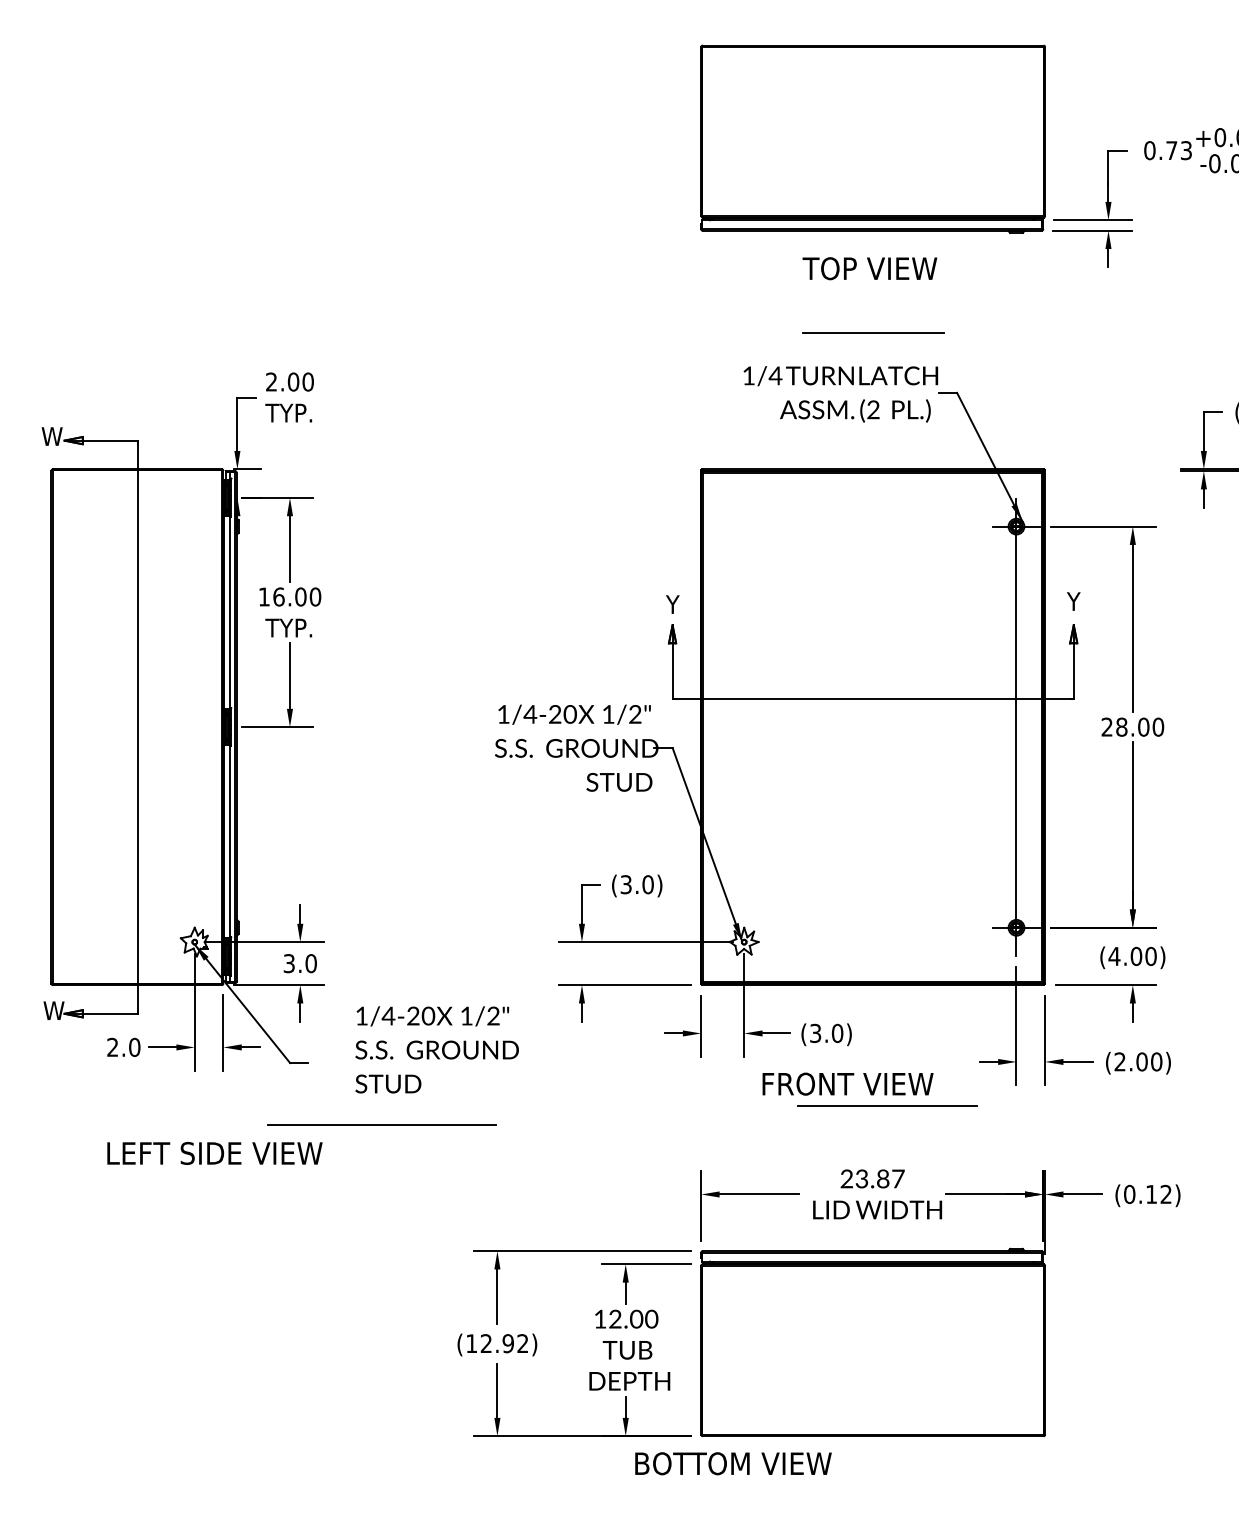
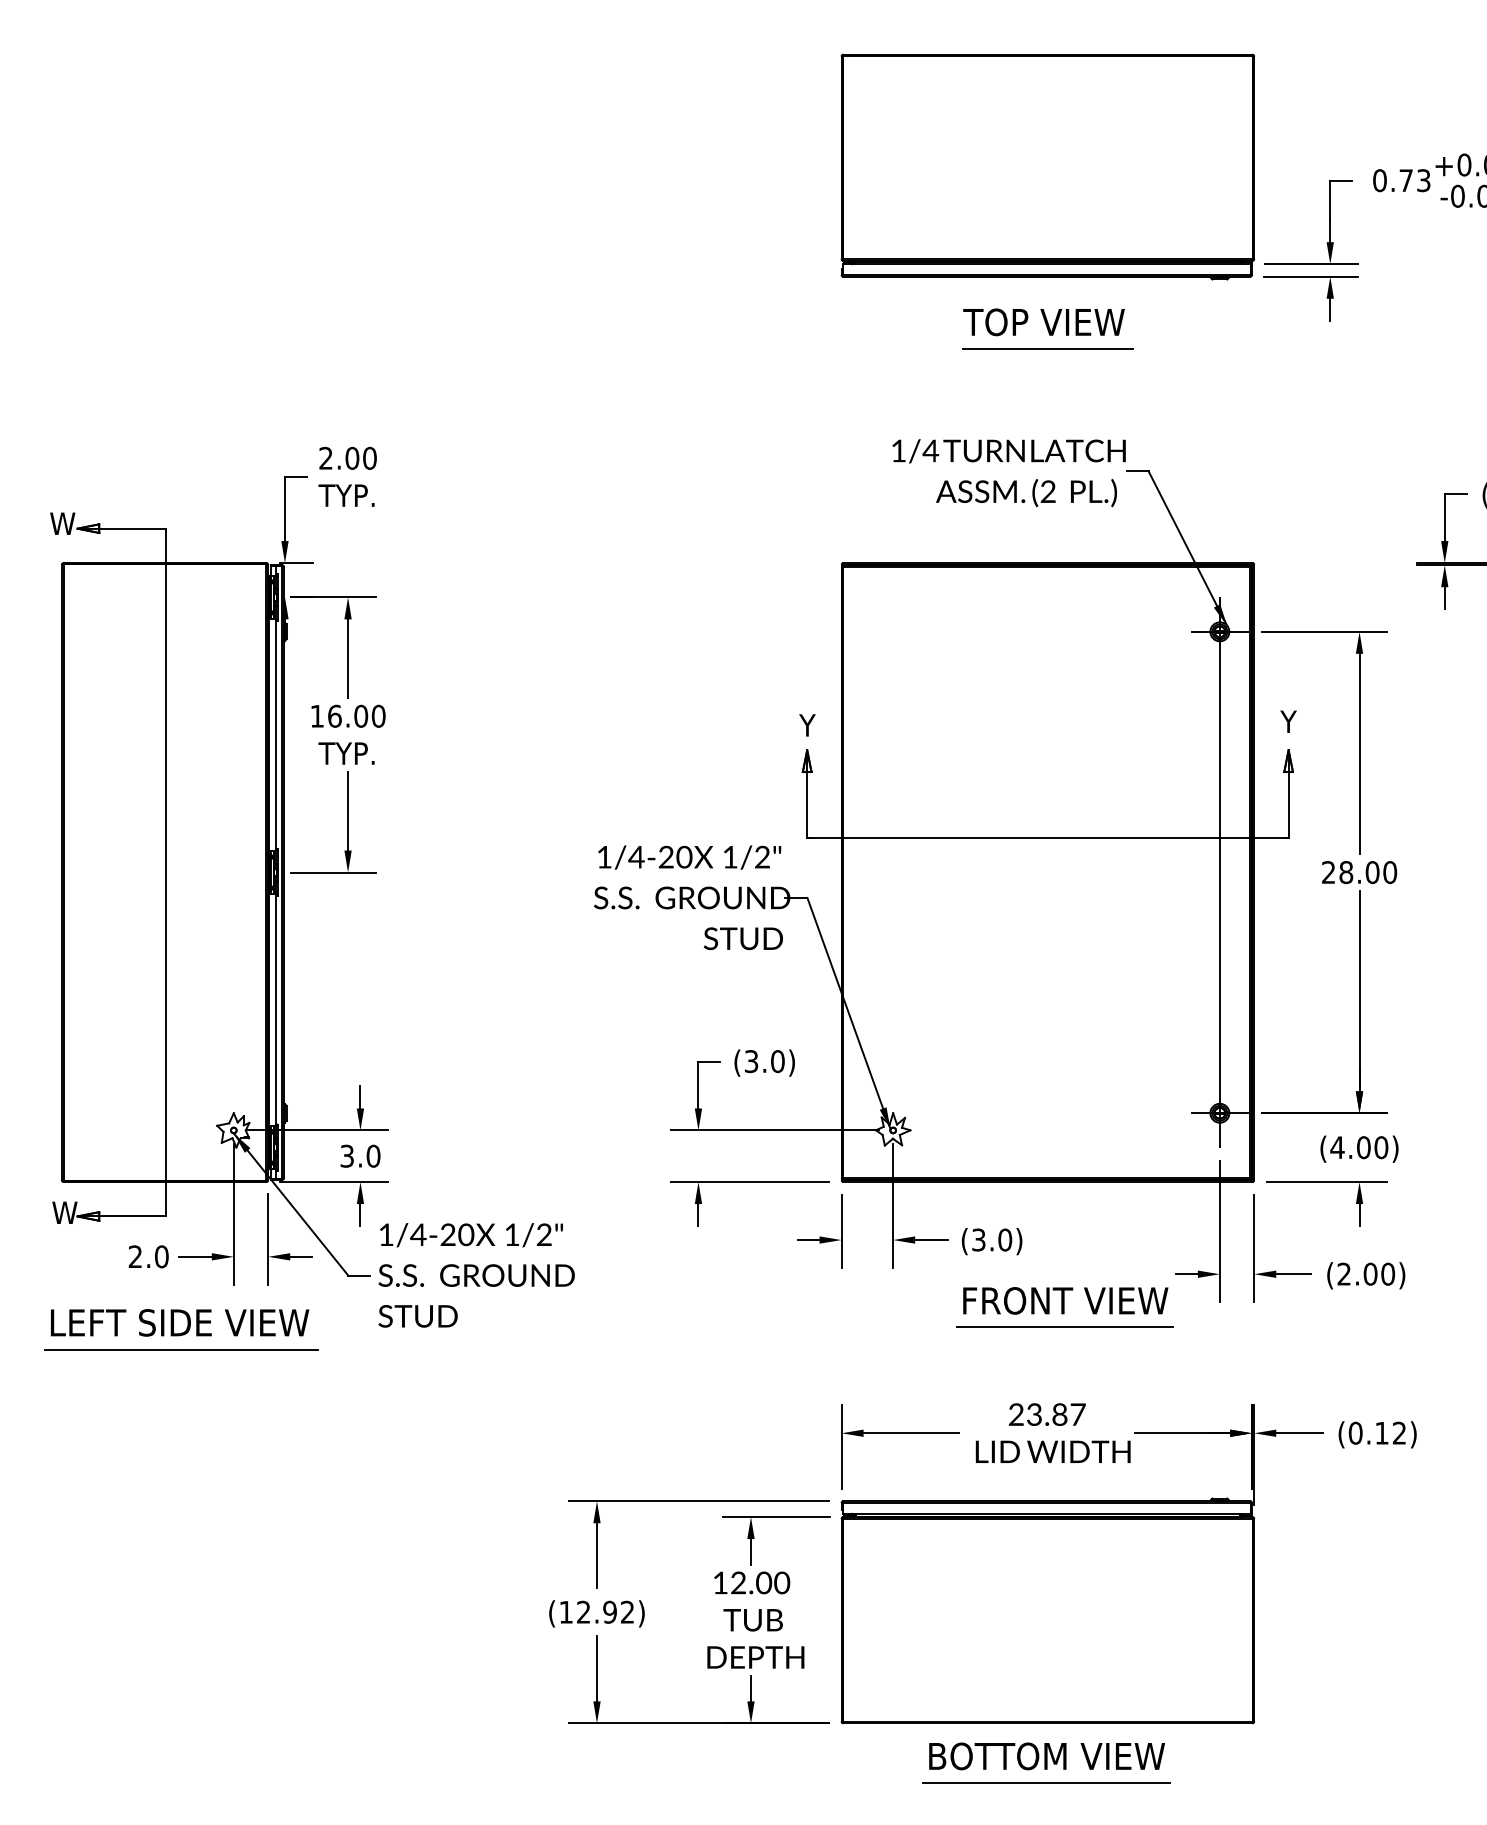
line: (873, 332) -> (1048, 348), moved
text: (436, 1049) -> (475, 1274), moved
text: (847, 1083) -> (1065, 1300), moved
line: (381, 1124) -> (180, 1349), moved
text: (214, 1153) -> (179, 1322), moved
text: (733, 1463) -> (1047, 1756), moved
line: (871, 1485) -> (1045, 1782), added

